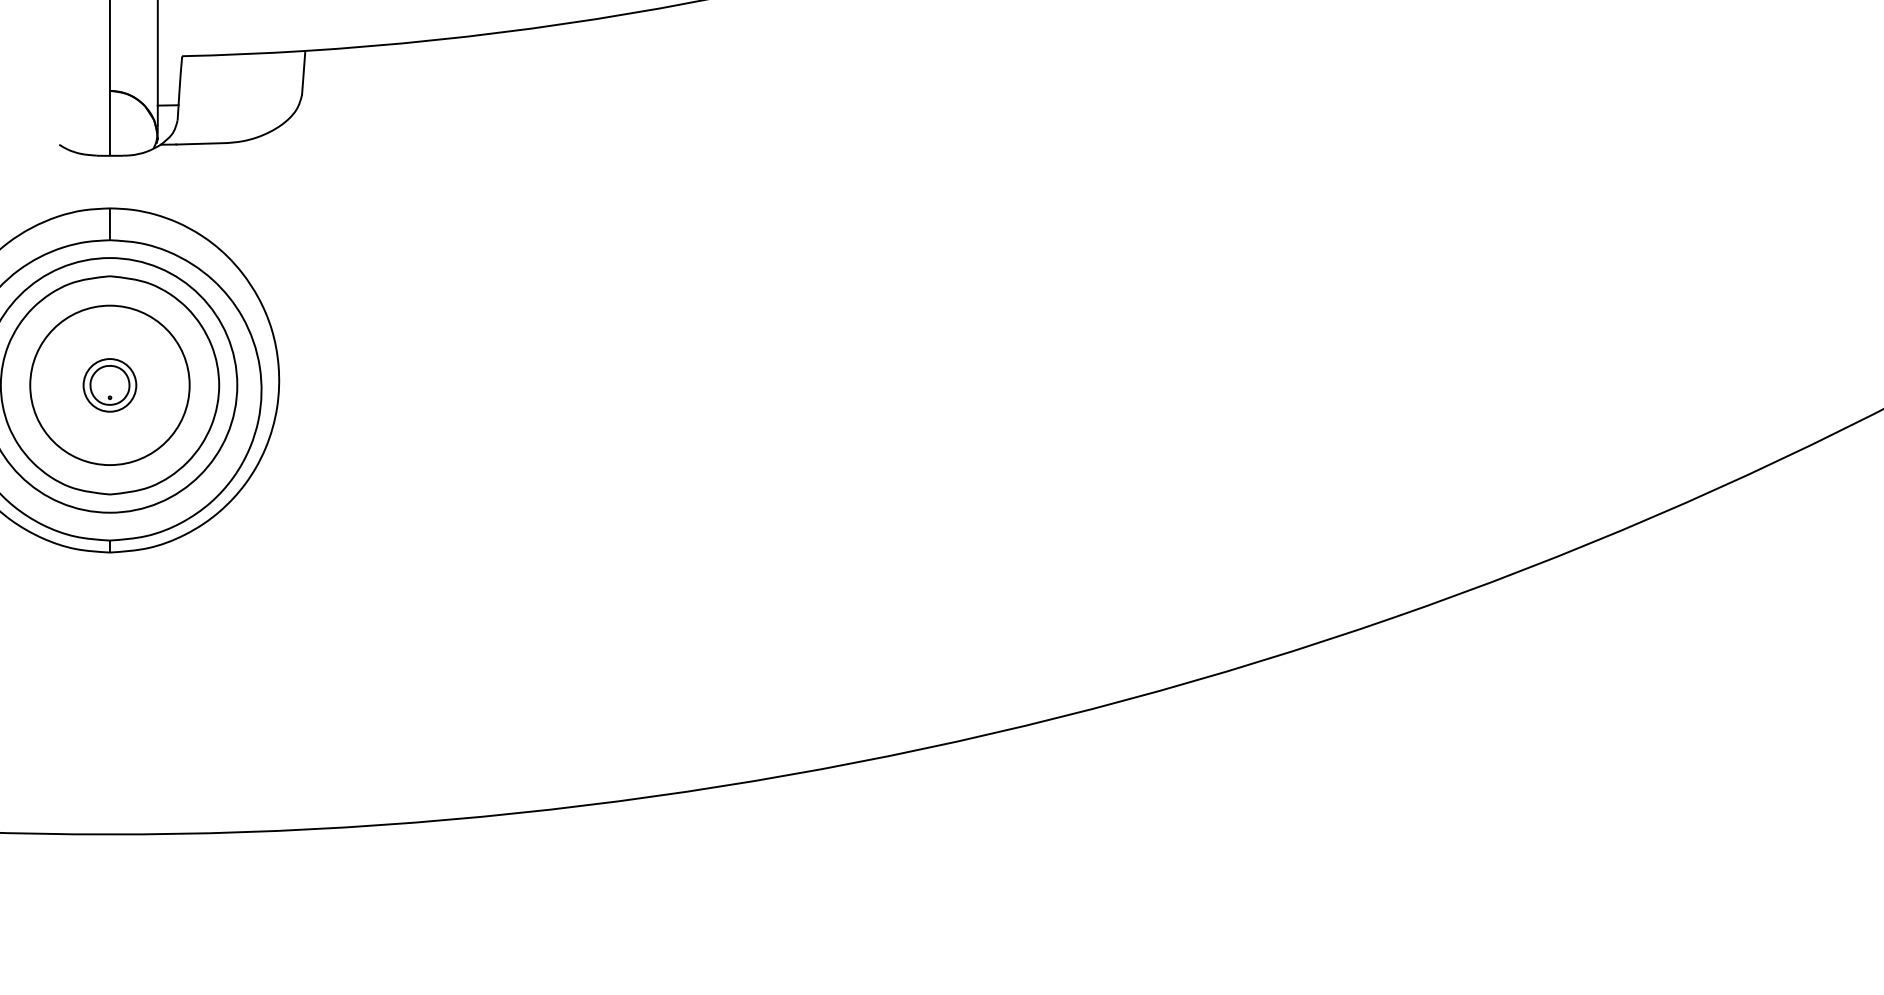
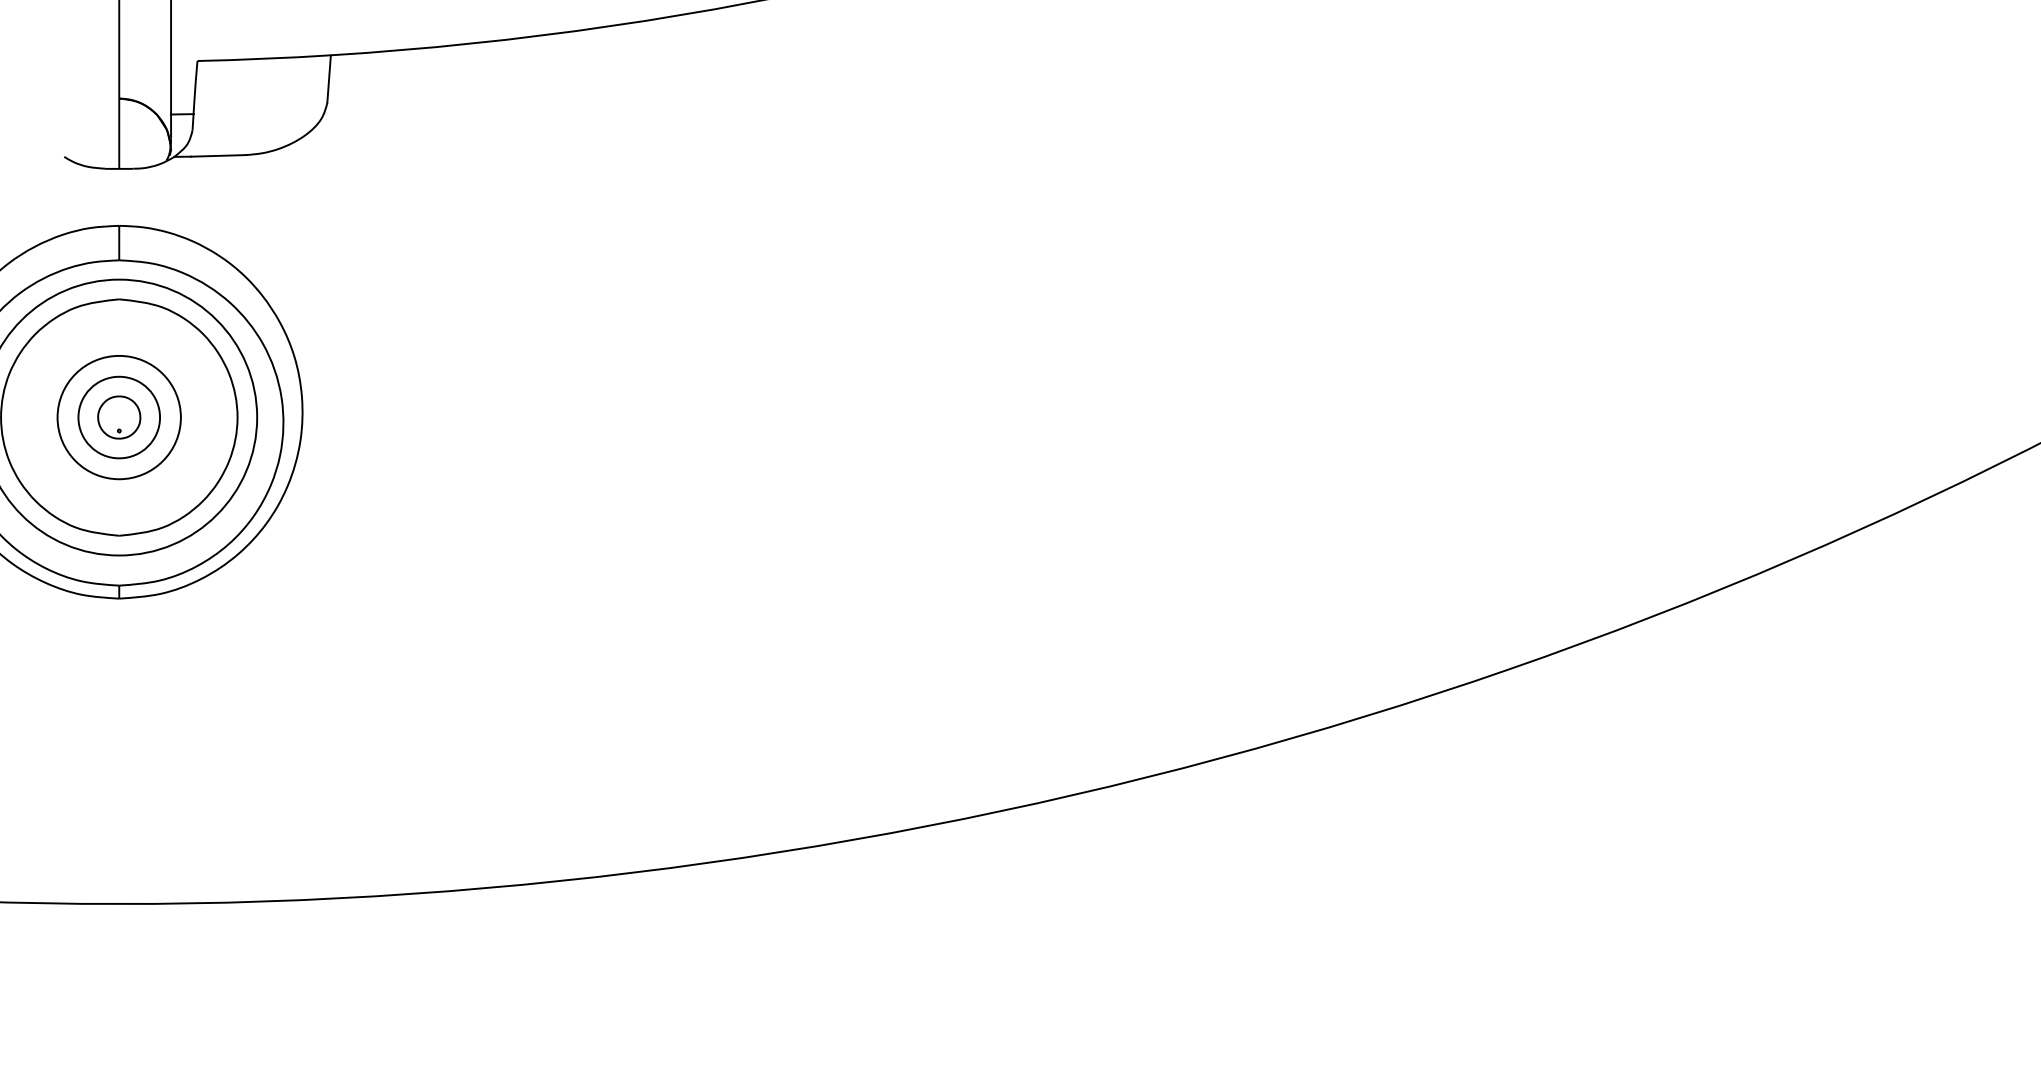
circle: (109, 385) -> (118, 417), size x0.71
circle: (110, 385) -> (119, 417), size x1.43

